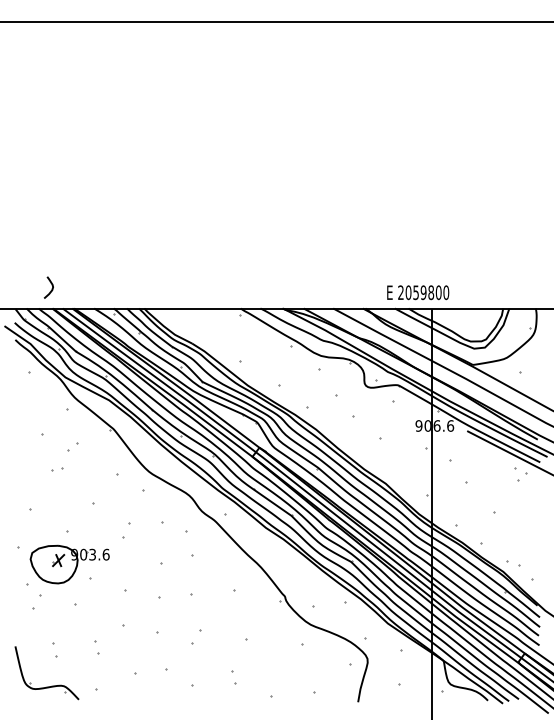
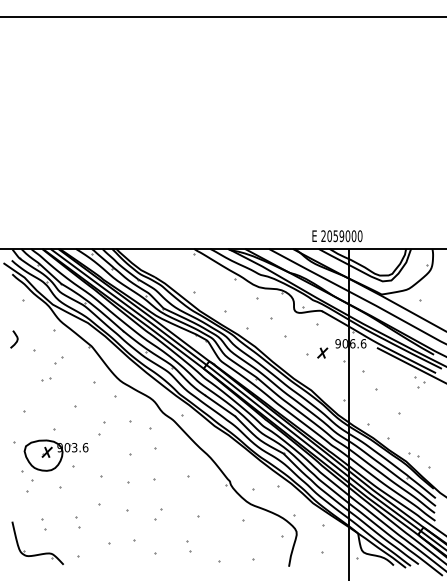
curve: (51, 288) -> (16, 340), moved
text: (431, 292) -> (348, 236), 2059800 -> 2059000
part: (399, 437) -> (322, 353), added

